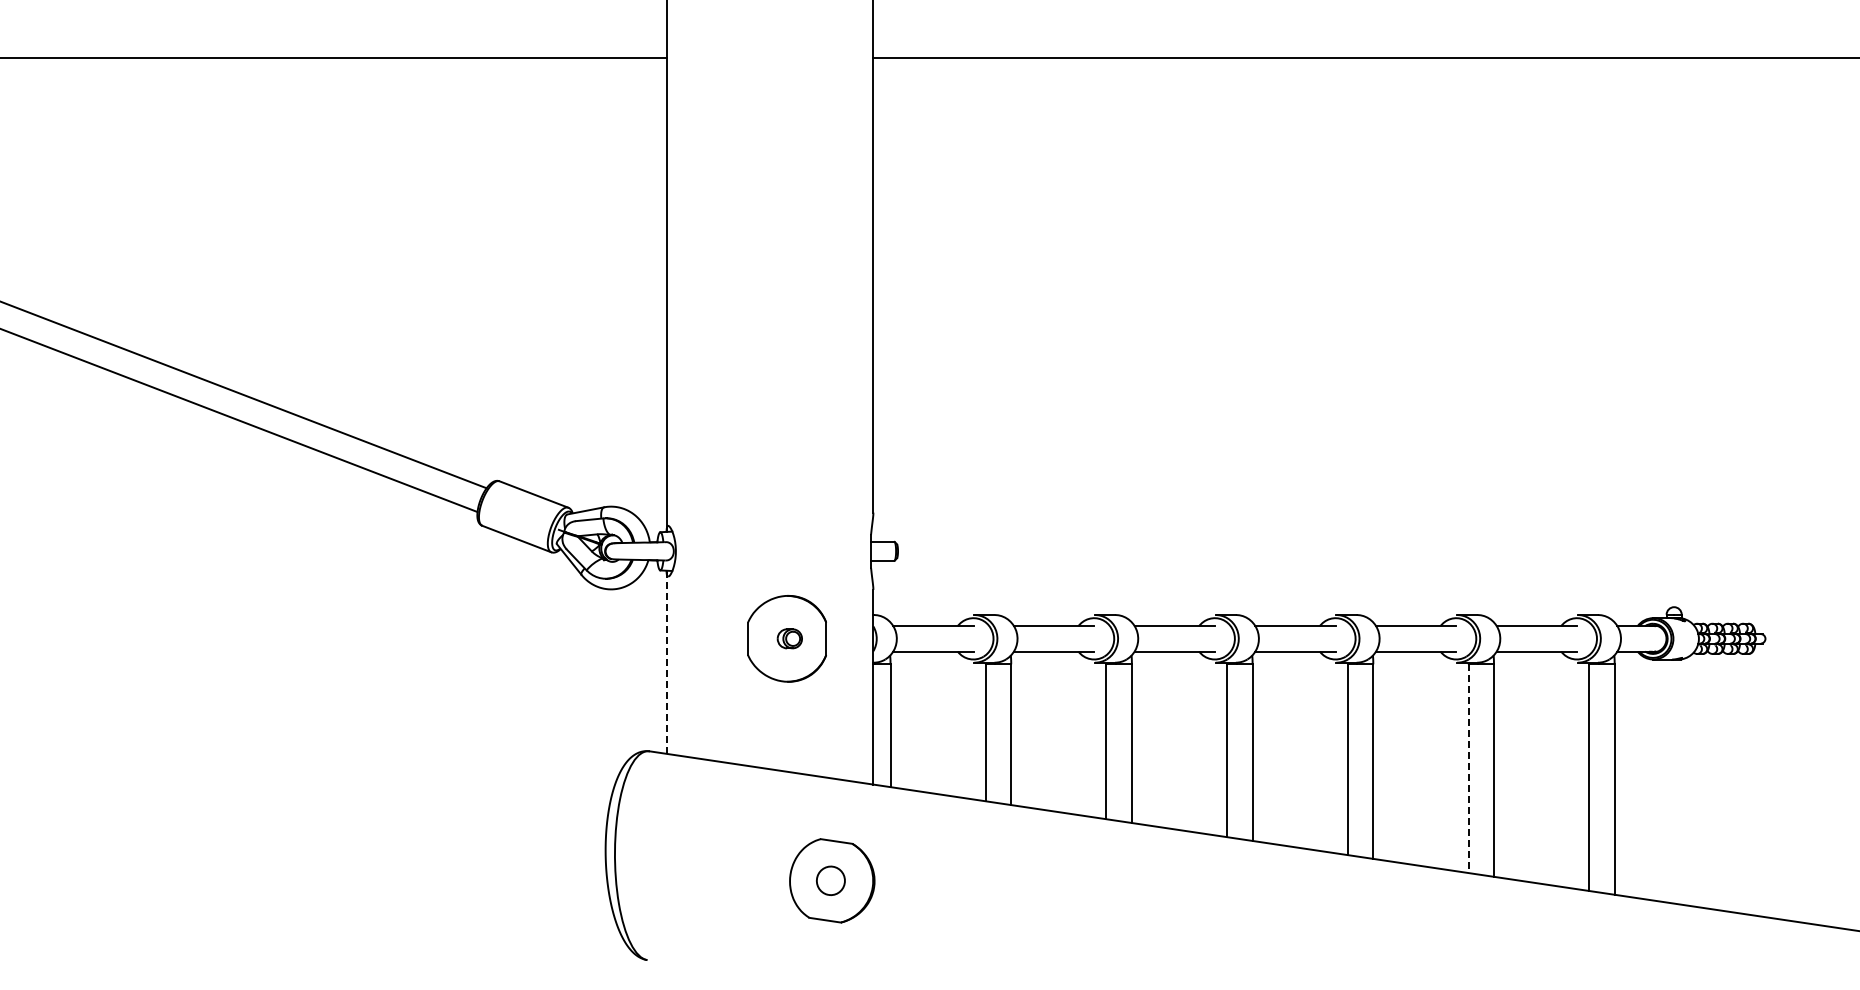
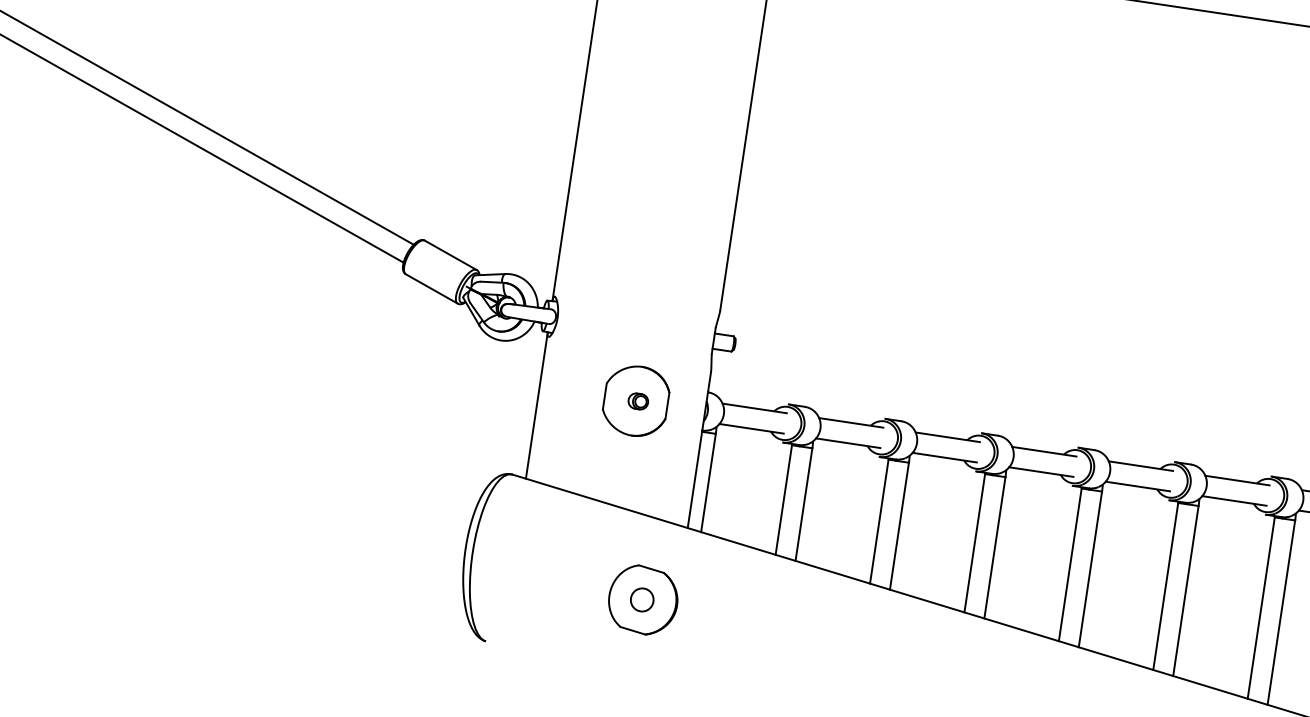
line: (666, 662) -> (536, 405), dashed -> solid
line: (1468, 769) -> (1165, 587), dashed -> solid

